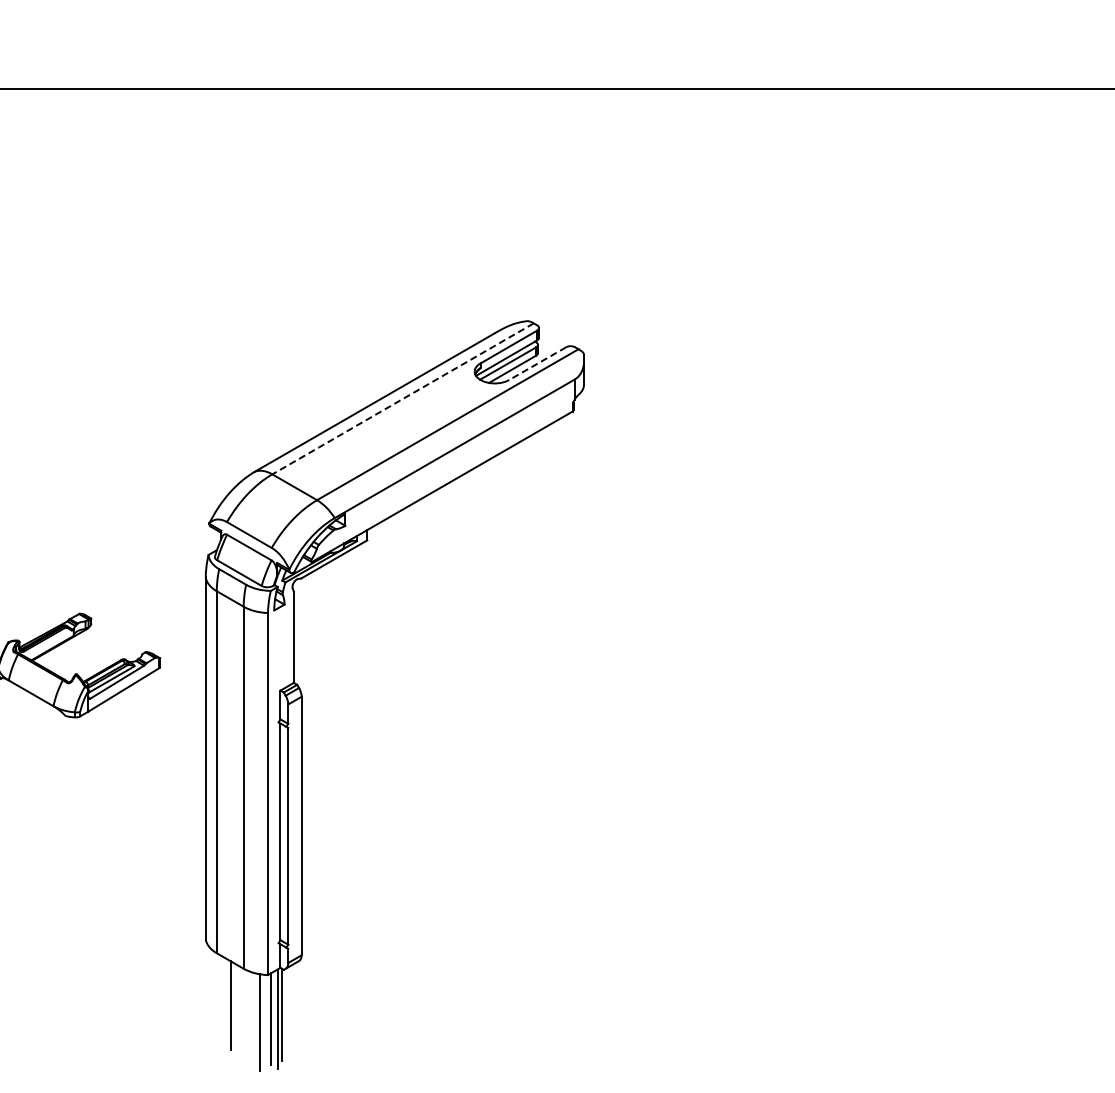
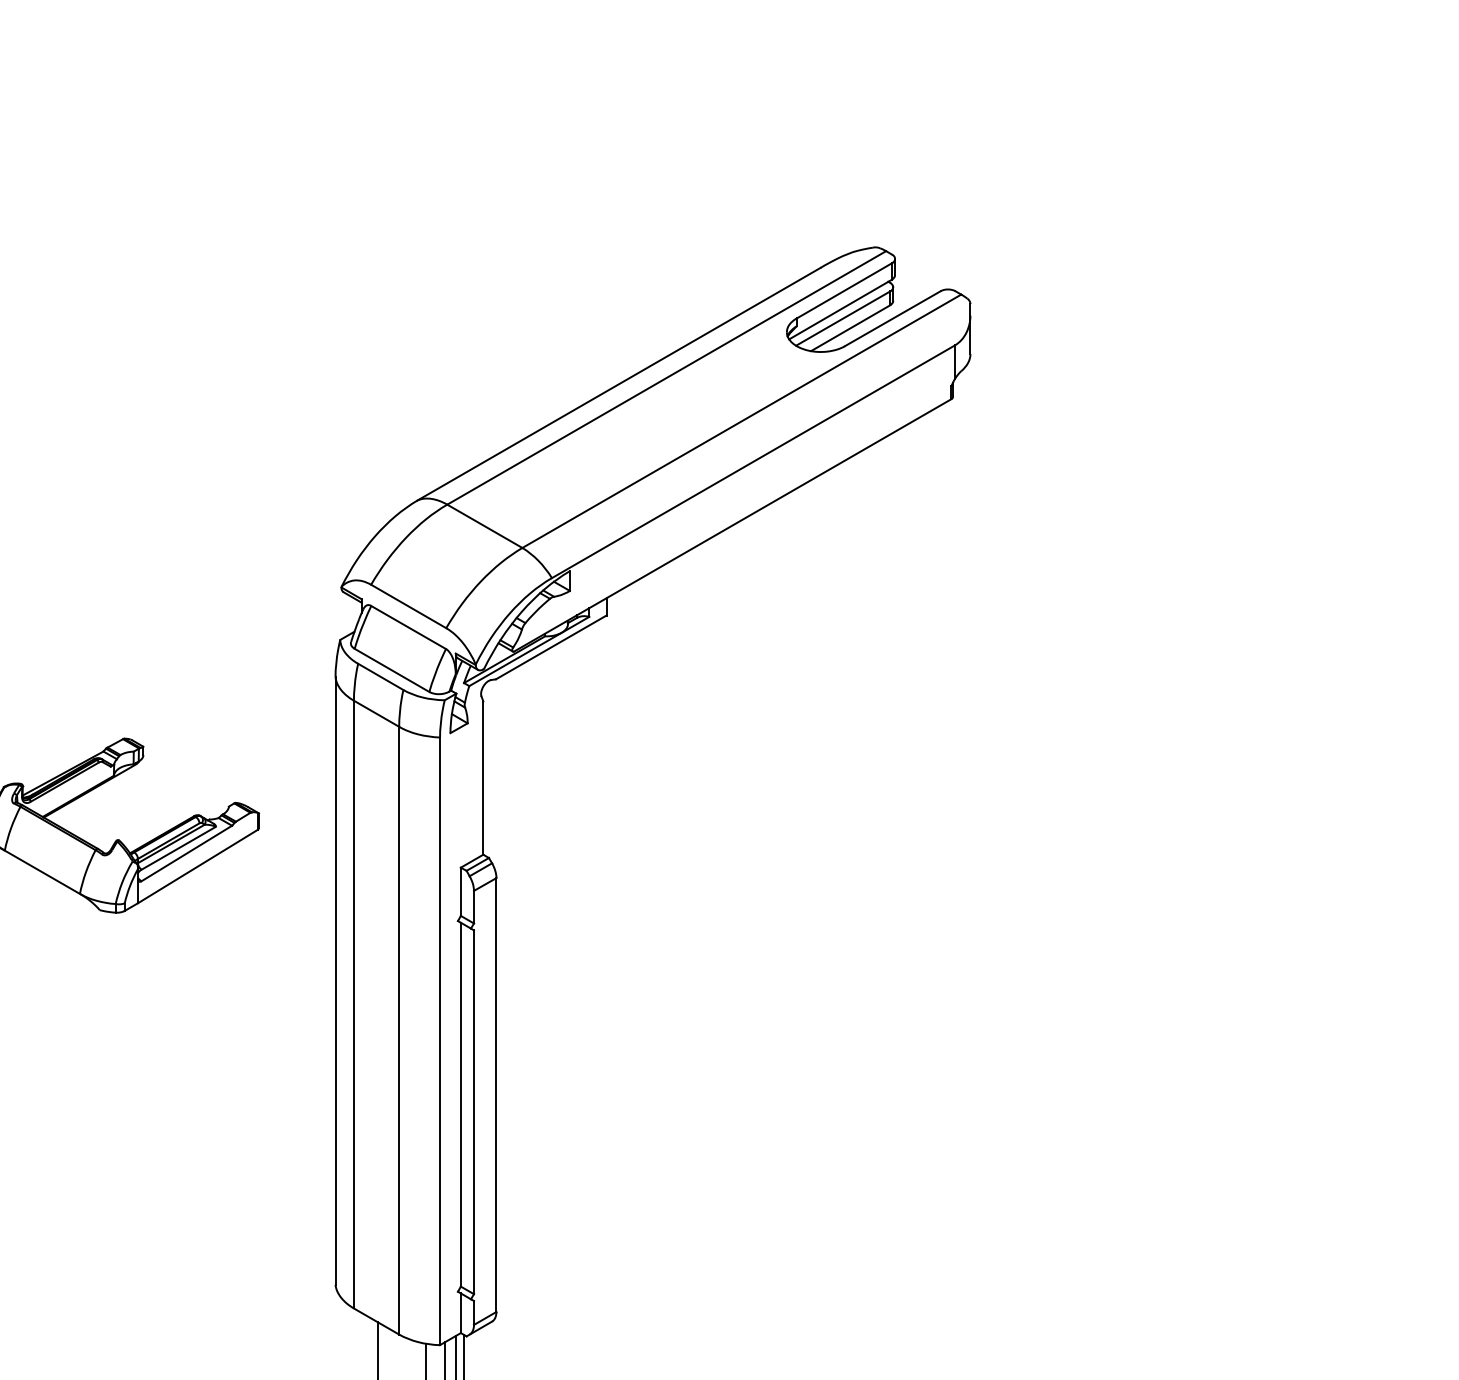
line: (537, 363) -> (892, 318), dashed -> solid
line: (403, 398) -> (667, 377), dashed -> solid

